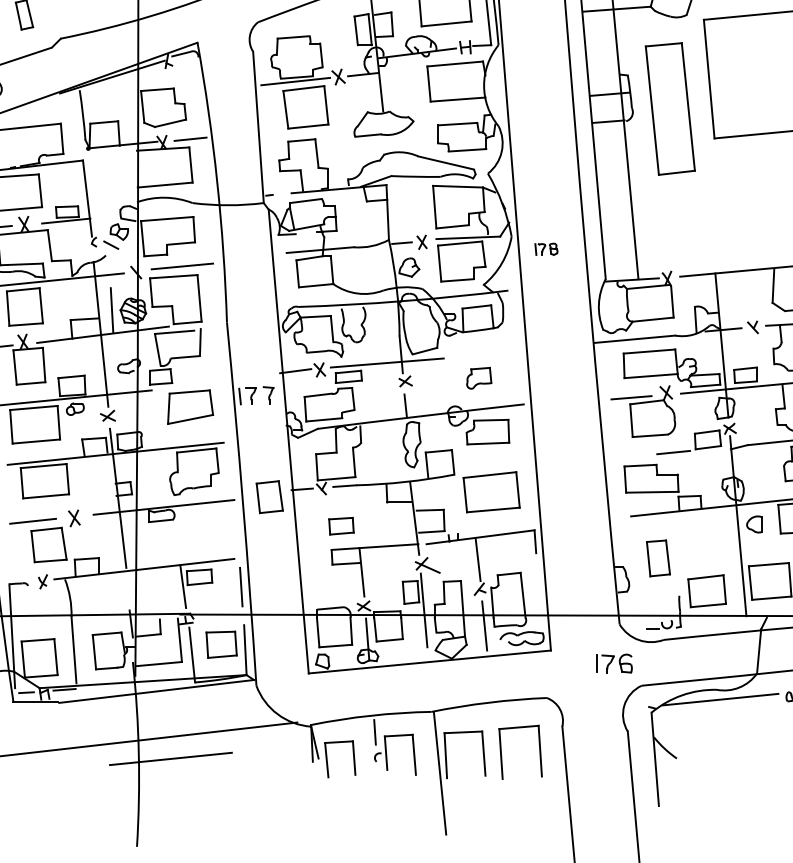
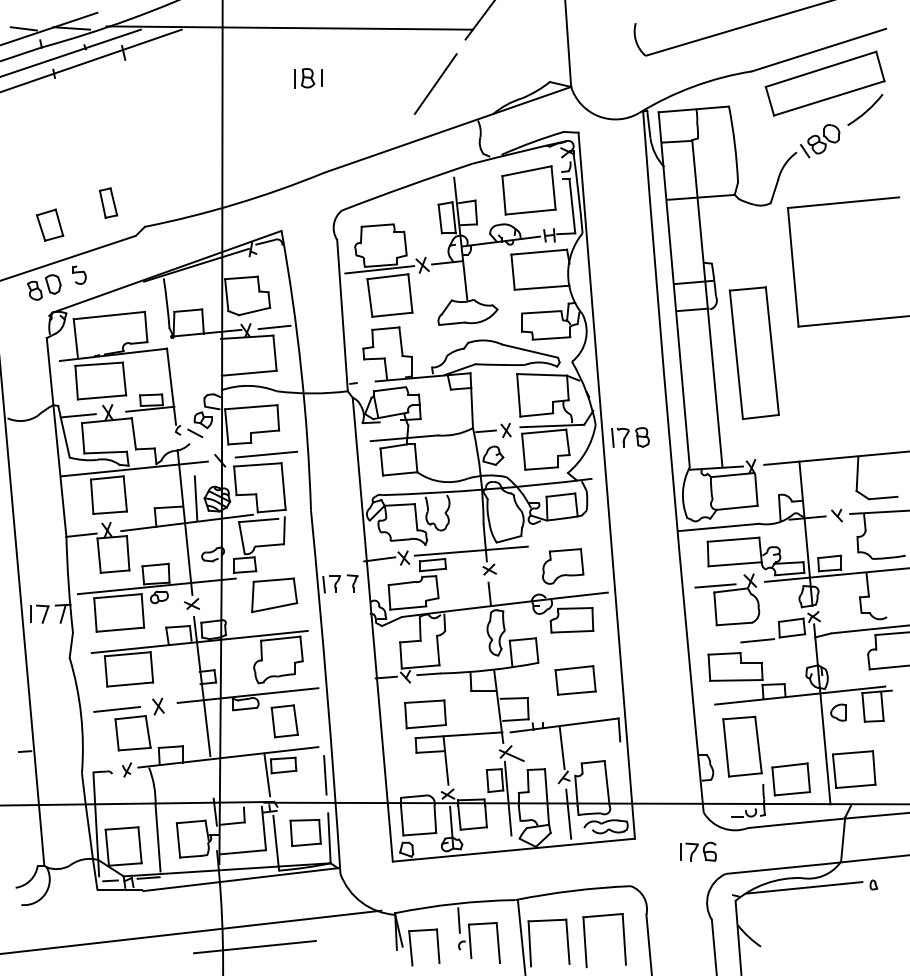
part: (669, 109) -> (753, 353), moved
part: (546, 249) -> (630, 437), size x1.67
part: (479, 378) -> (563, 566), size x1.67
part: (491, 492) -> (575, 680), size x0.71
part: (269, 497) -> (284, 721), moved
part: (341, 526) -> (425, 714), size x1.67
part: (658, 558) -> (742, 746), size x1.67

